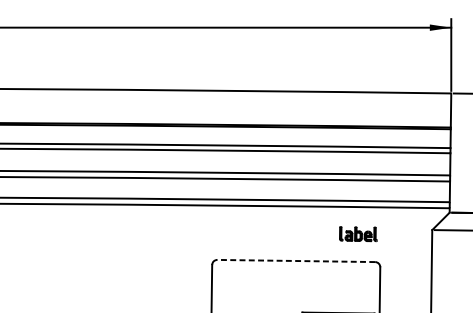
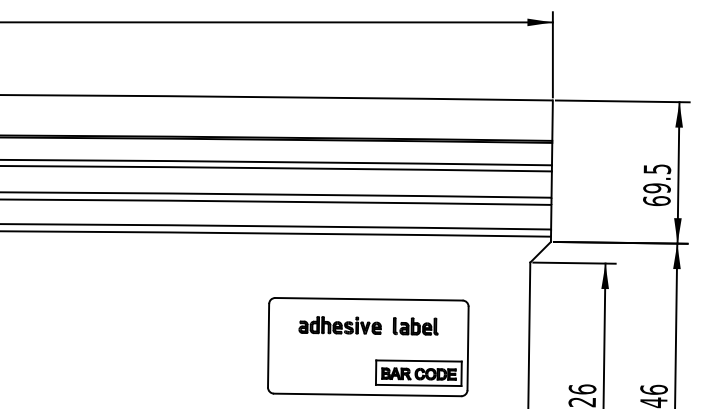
part: (358, 234) -> (415, 326), moved
line: (295, 261) -> (368, 299), dashed -> solid
part: (271, 283) -> (339, 325), added

